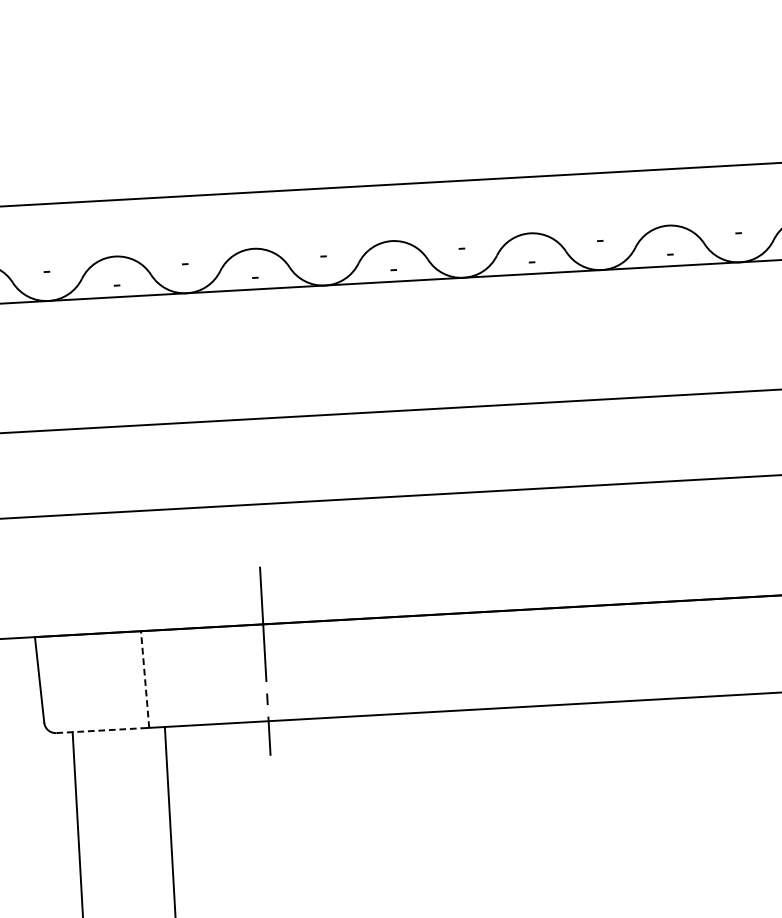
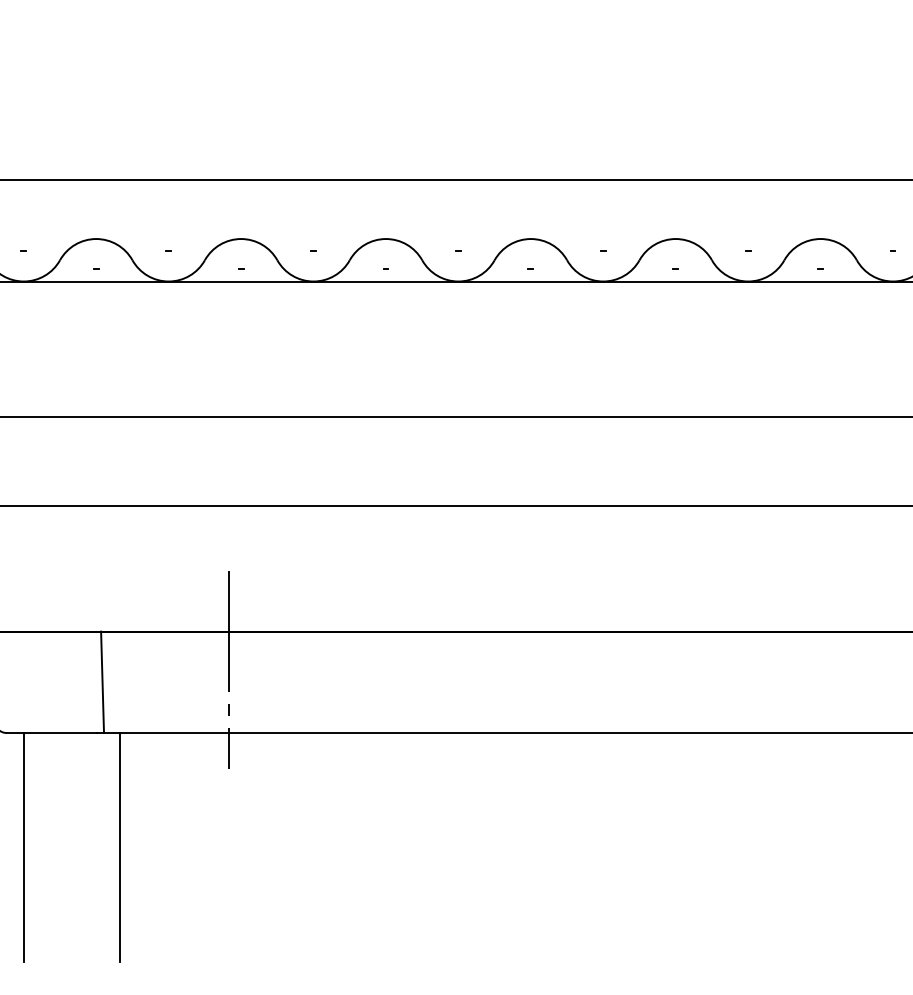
line: (145, 679) -> (102, 682), dashed -> solid
line: (99, 731) -> (51, 733), dashed -> solid

